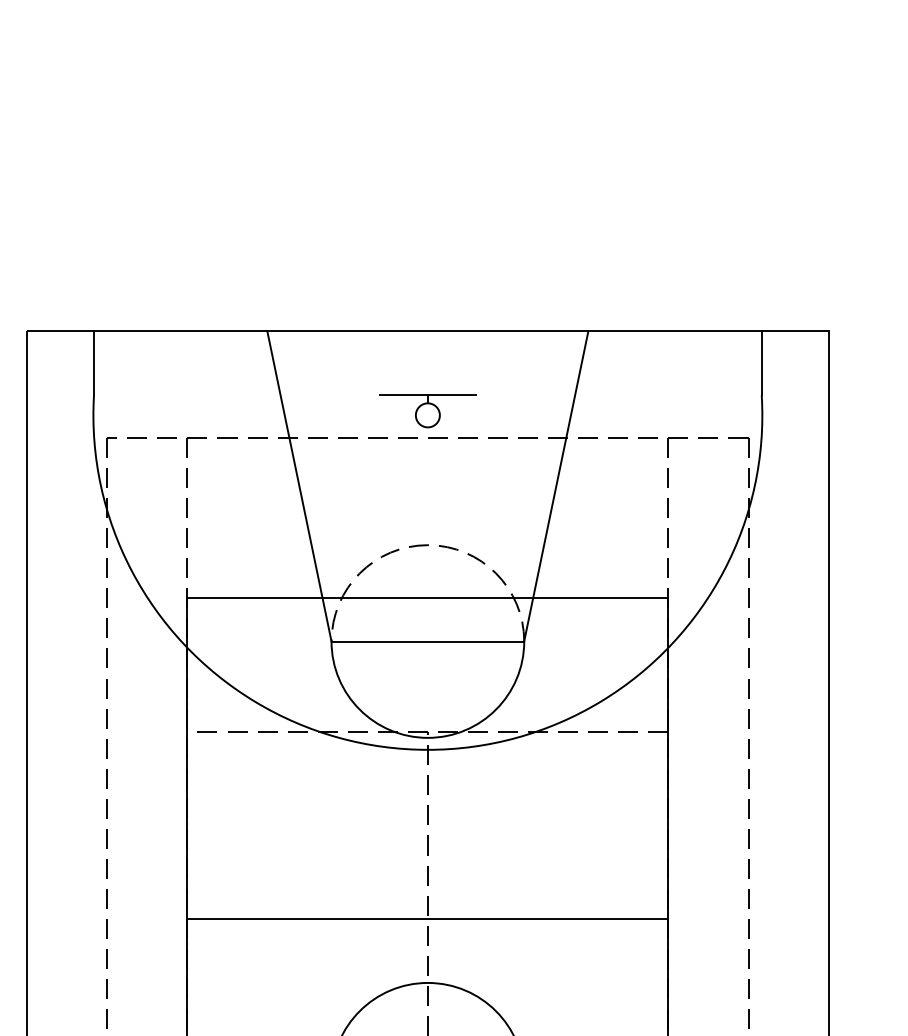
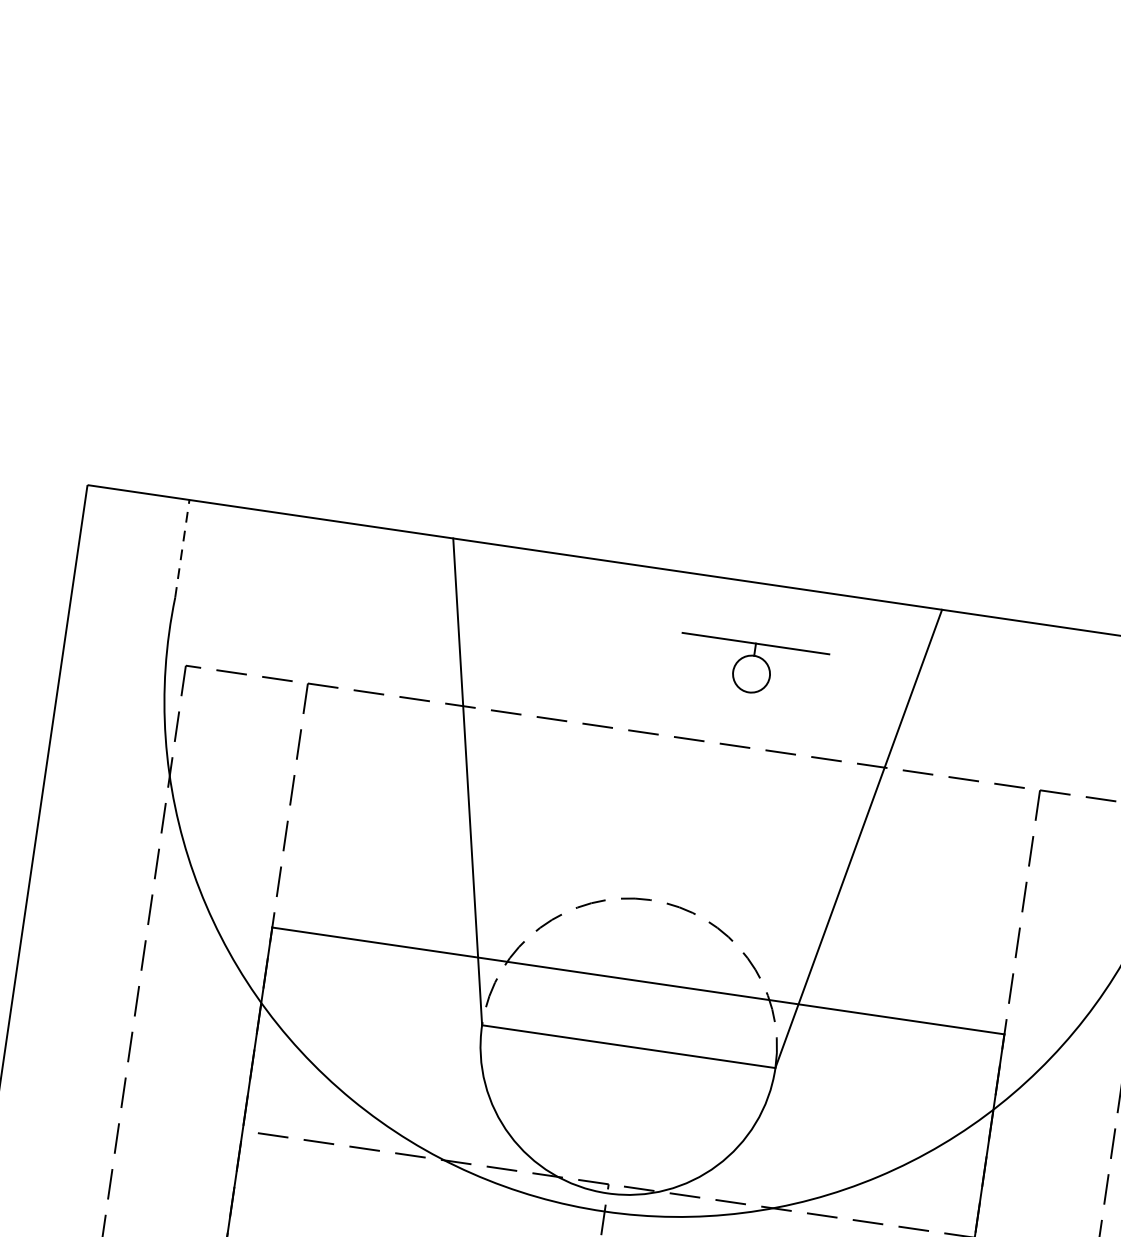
line: (94, 362) -> (183, 547), solid -> dashed
part: (427, 411) -> (751, 668), moved

